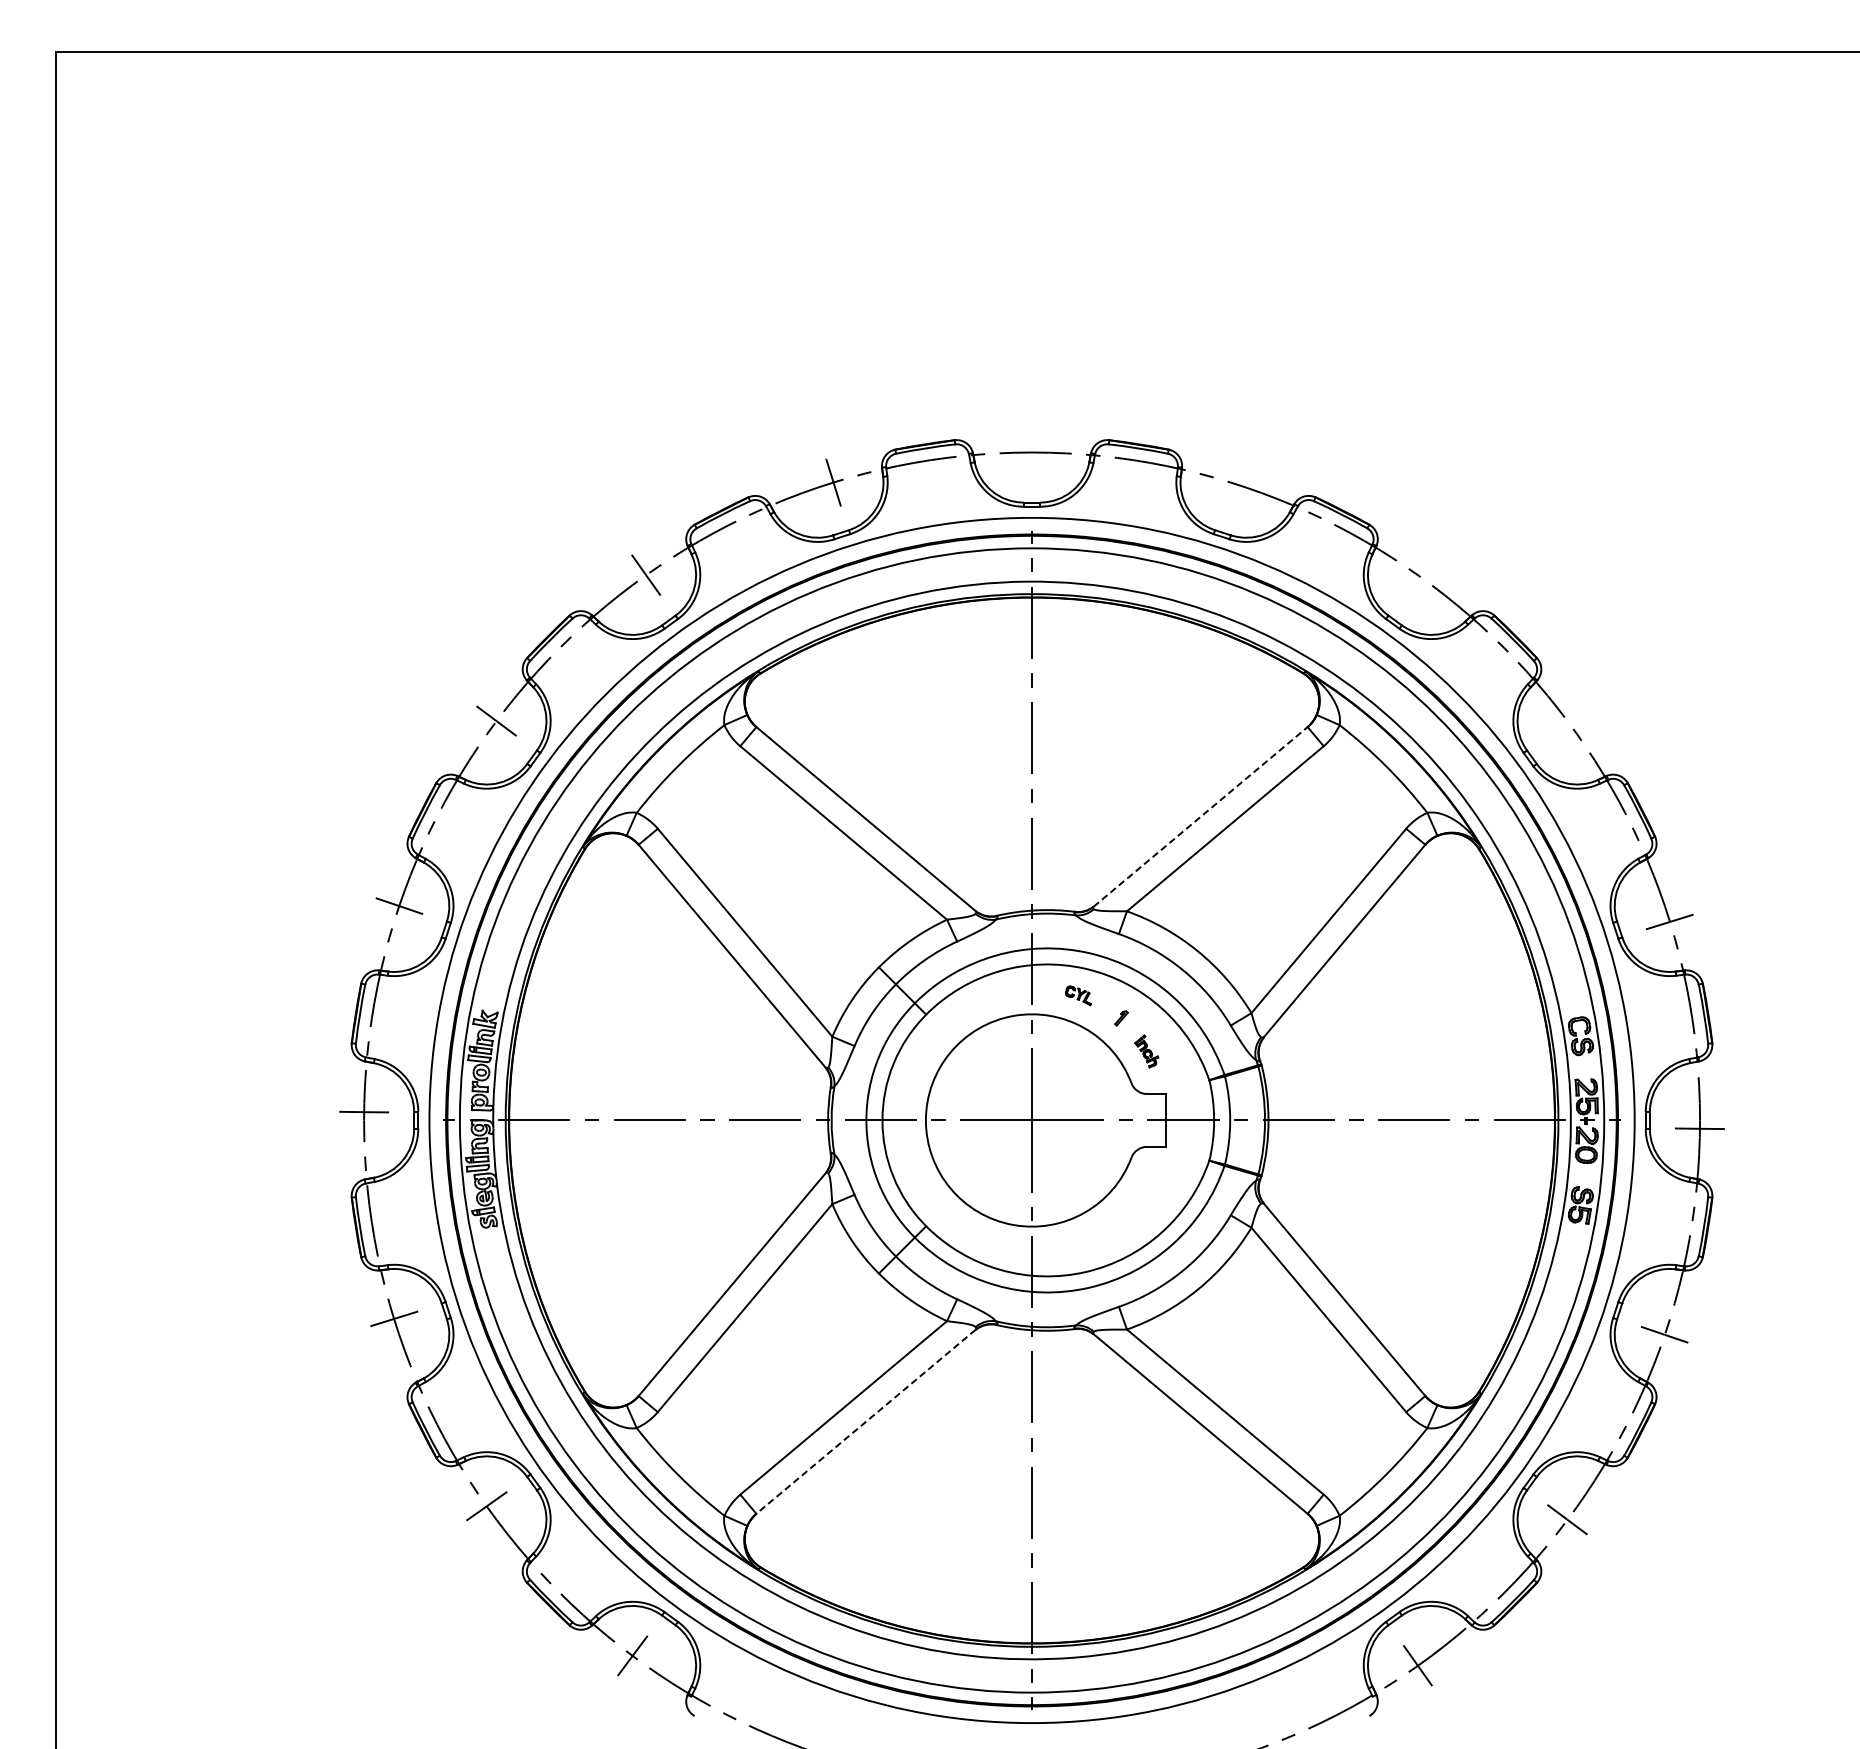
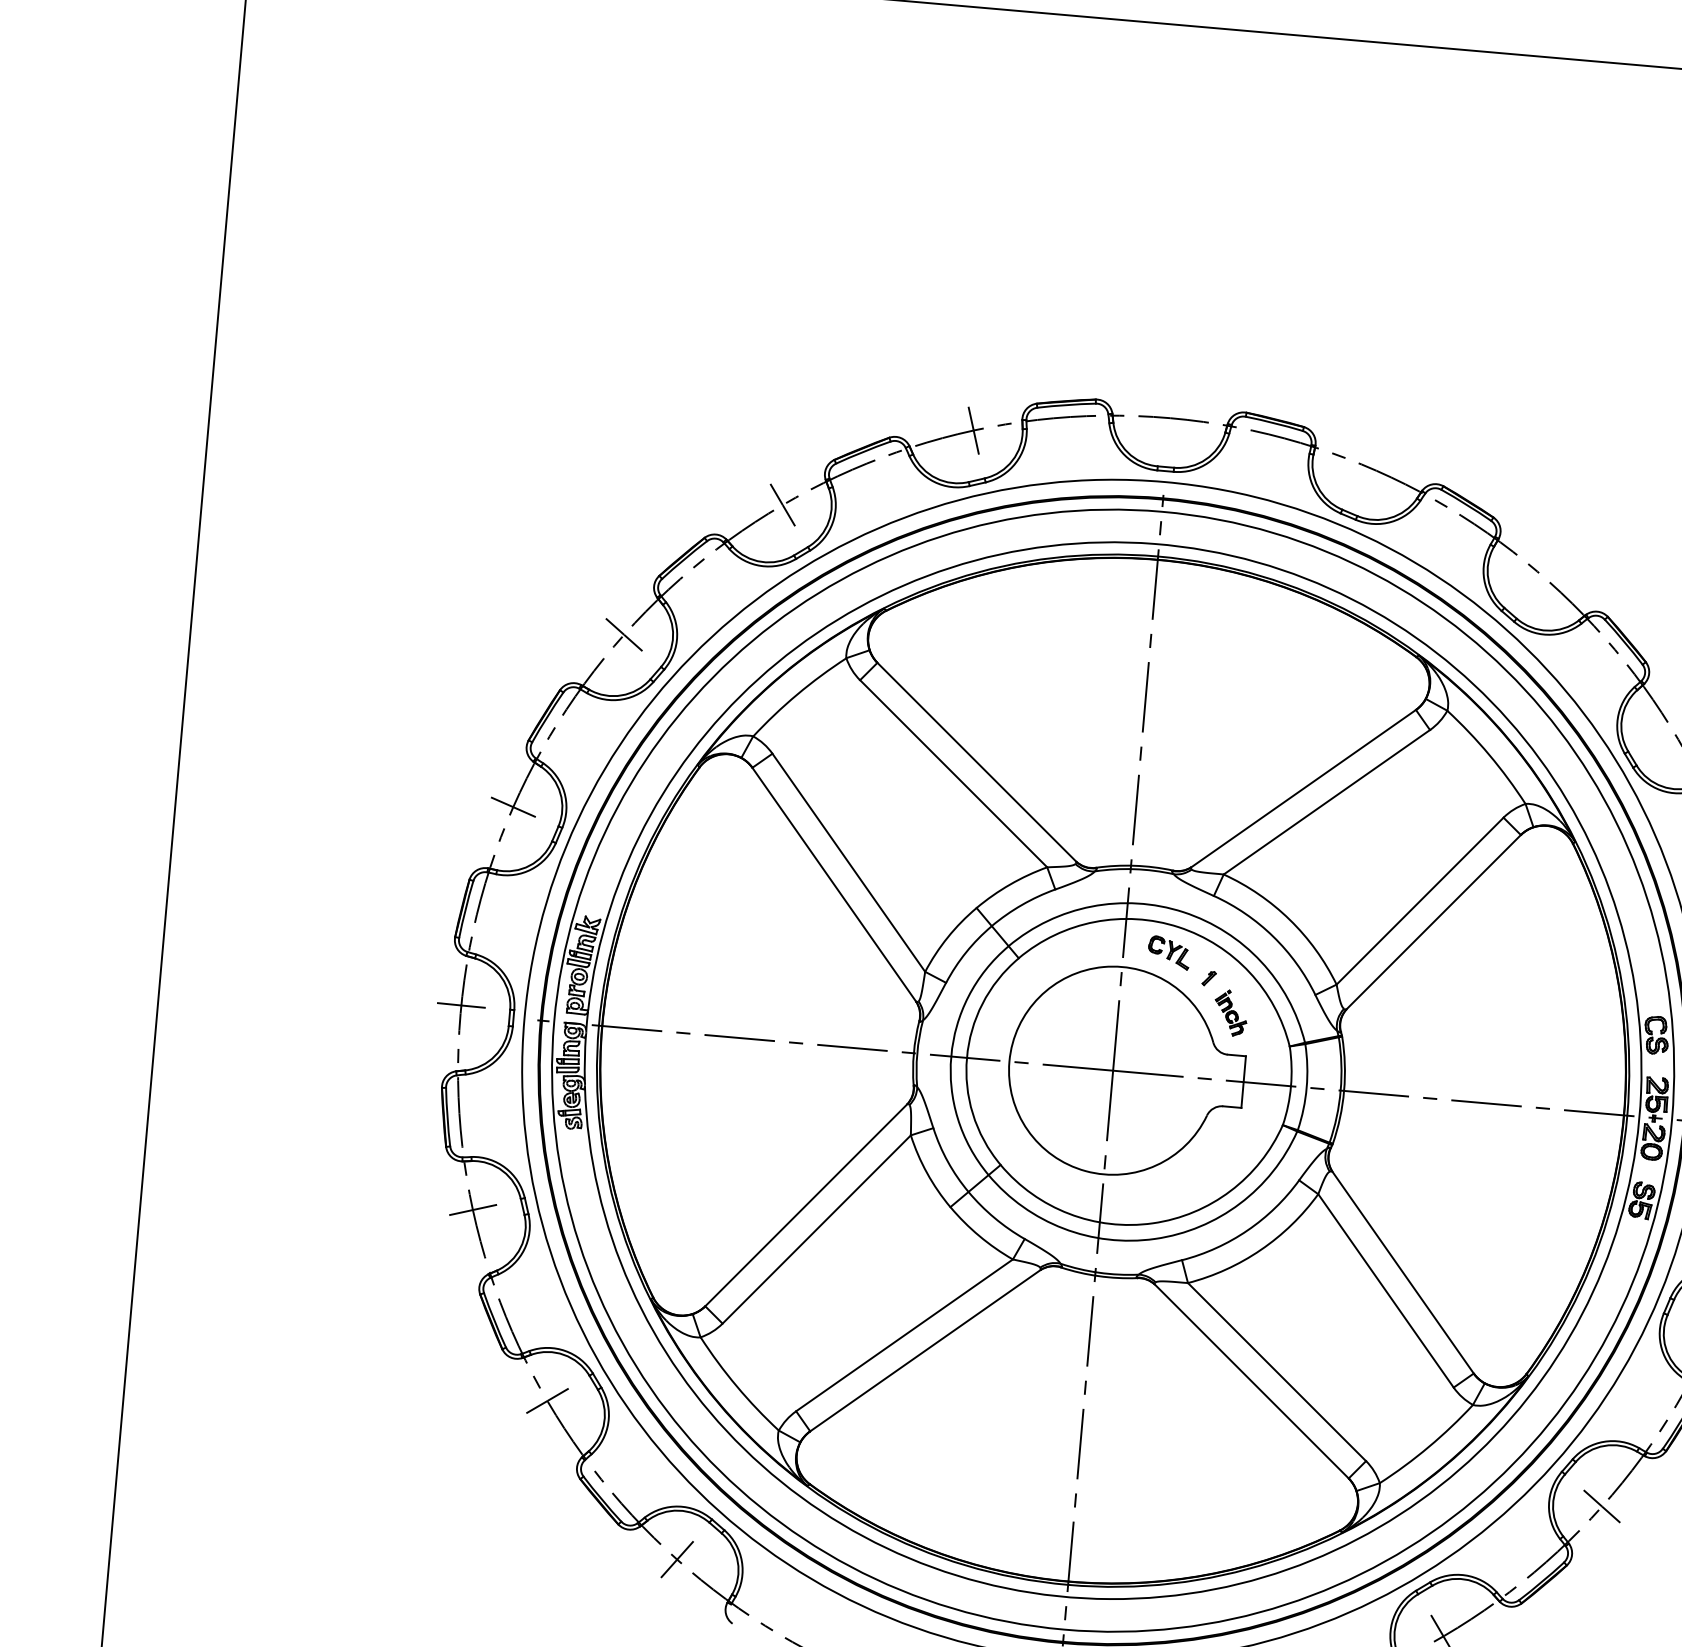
line: (1200, 816) -> (1303, 788), dashed -> solid
part: (1078, 995) -> (1169, 952), size x1.67
part: (1146, 1051) -> (1230, 1013), size x1.43
line: (865, 1422) -> (924, 1351), dashed -> solid

